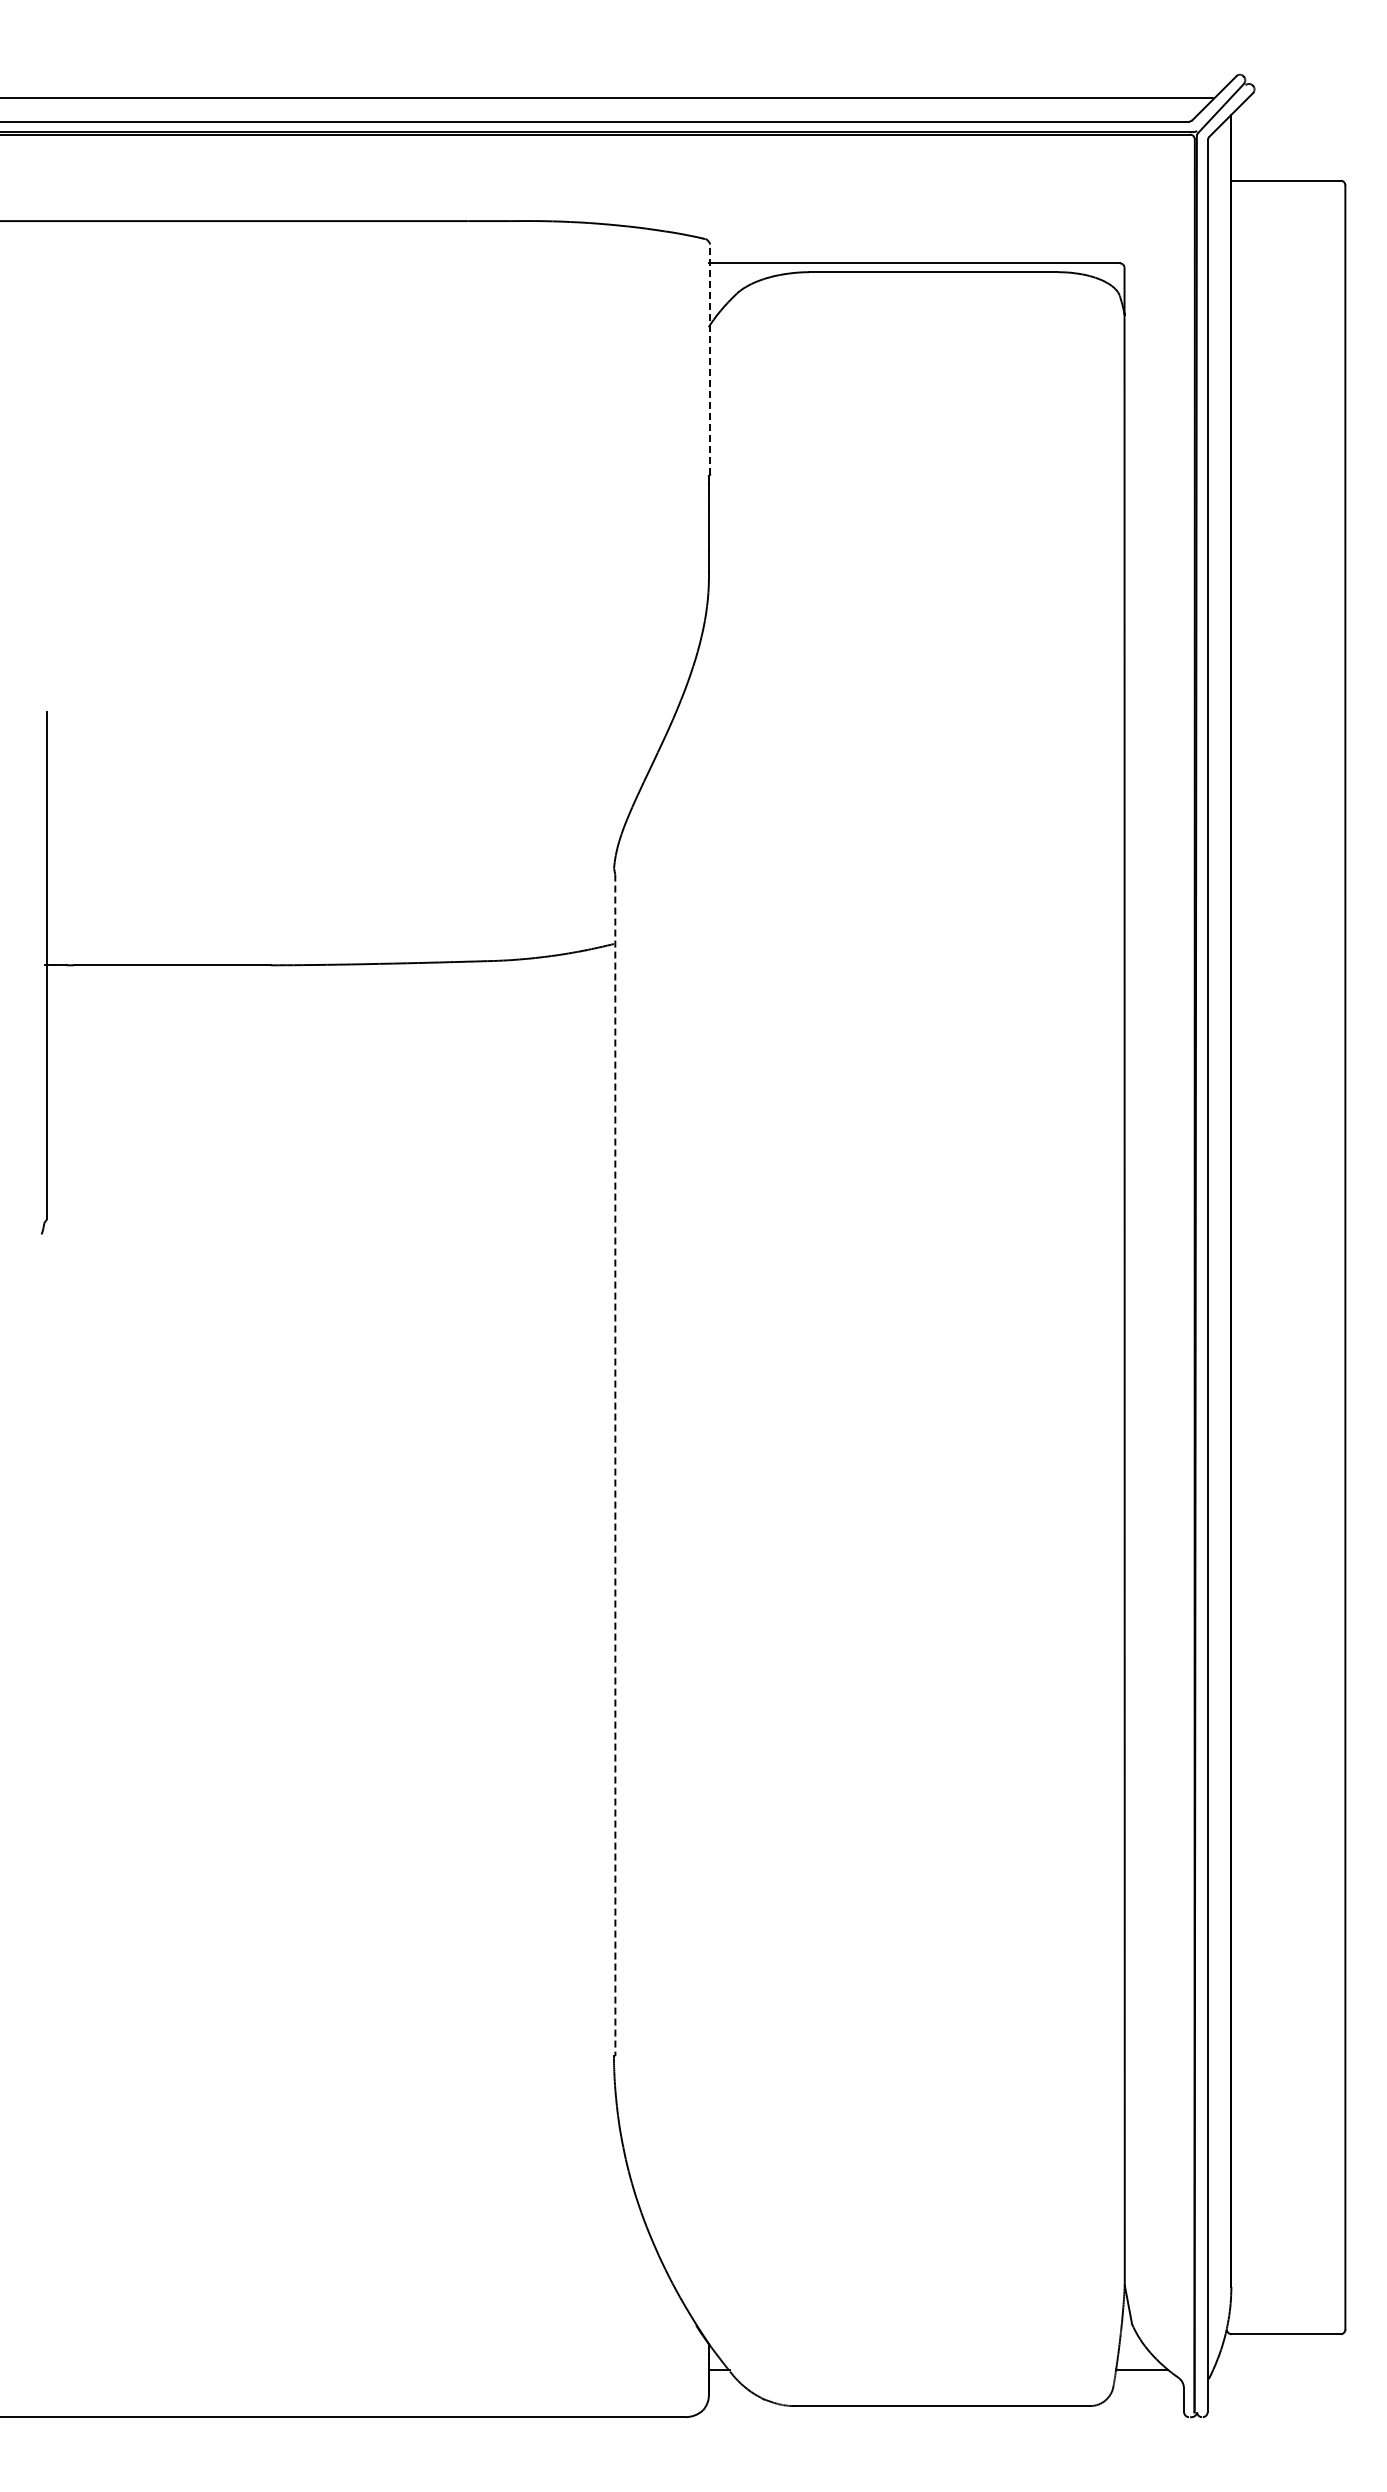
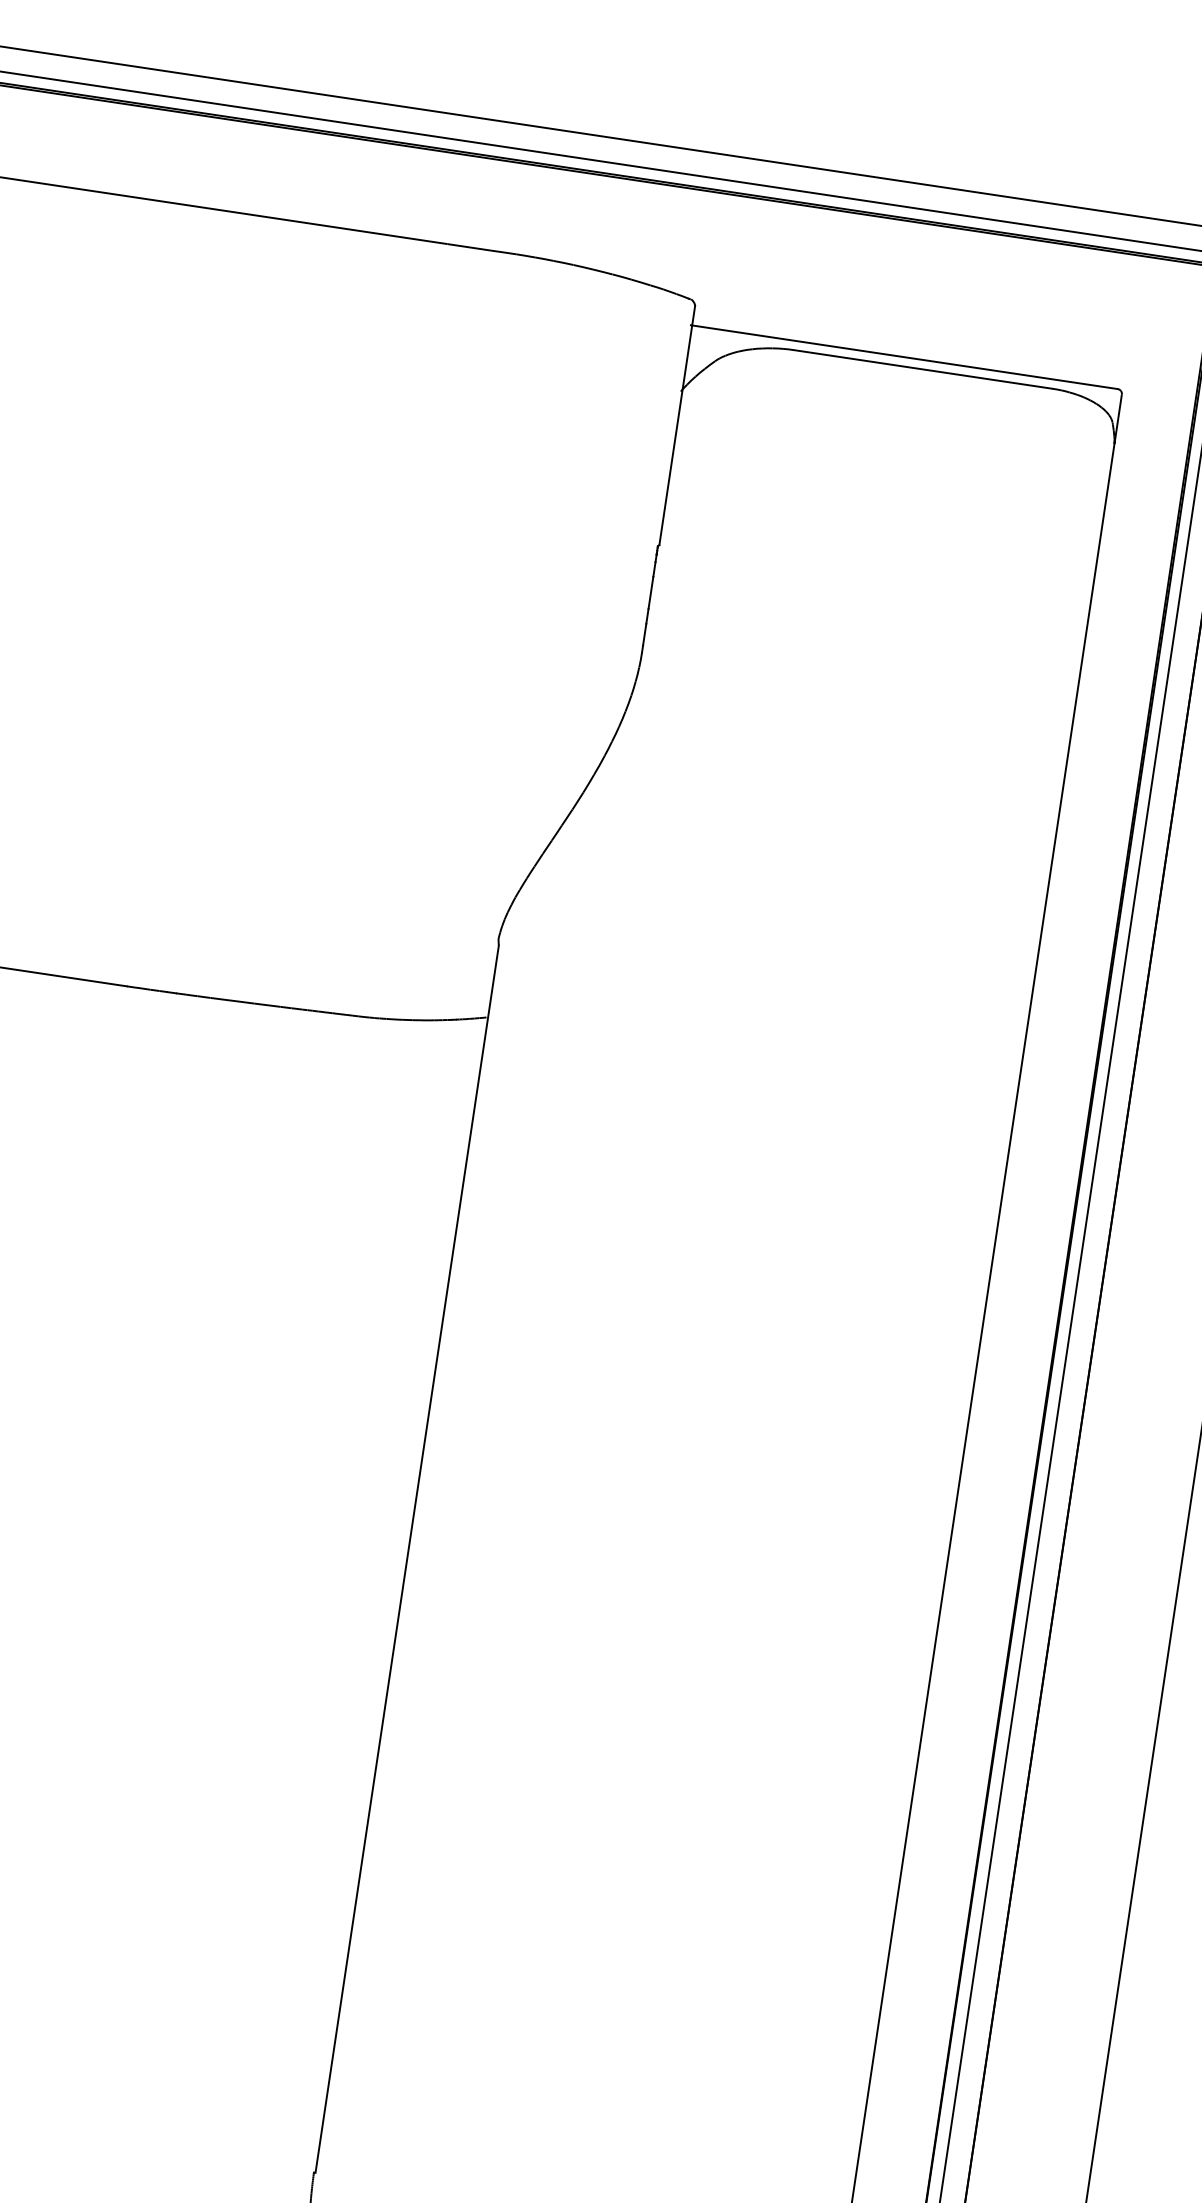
line: (710, 359) -> (677, 425), dashed -> solid
line: (615, 1465) -> (407, 1559), dashed -> solid

